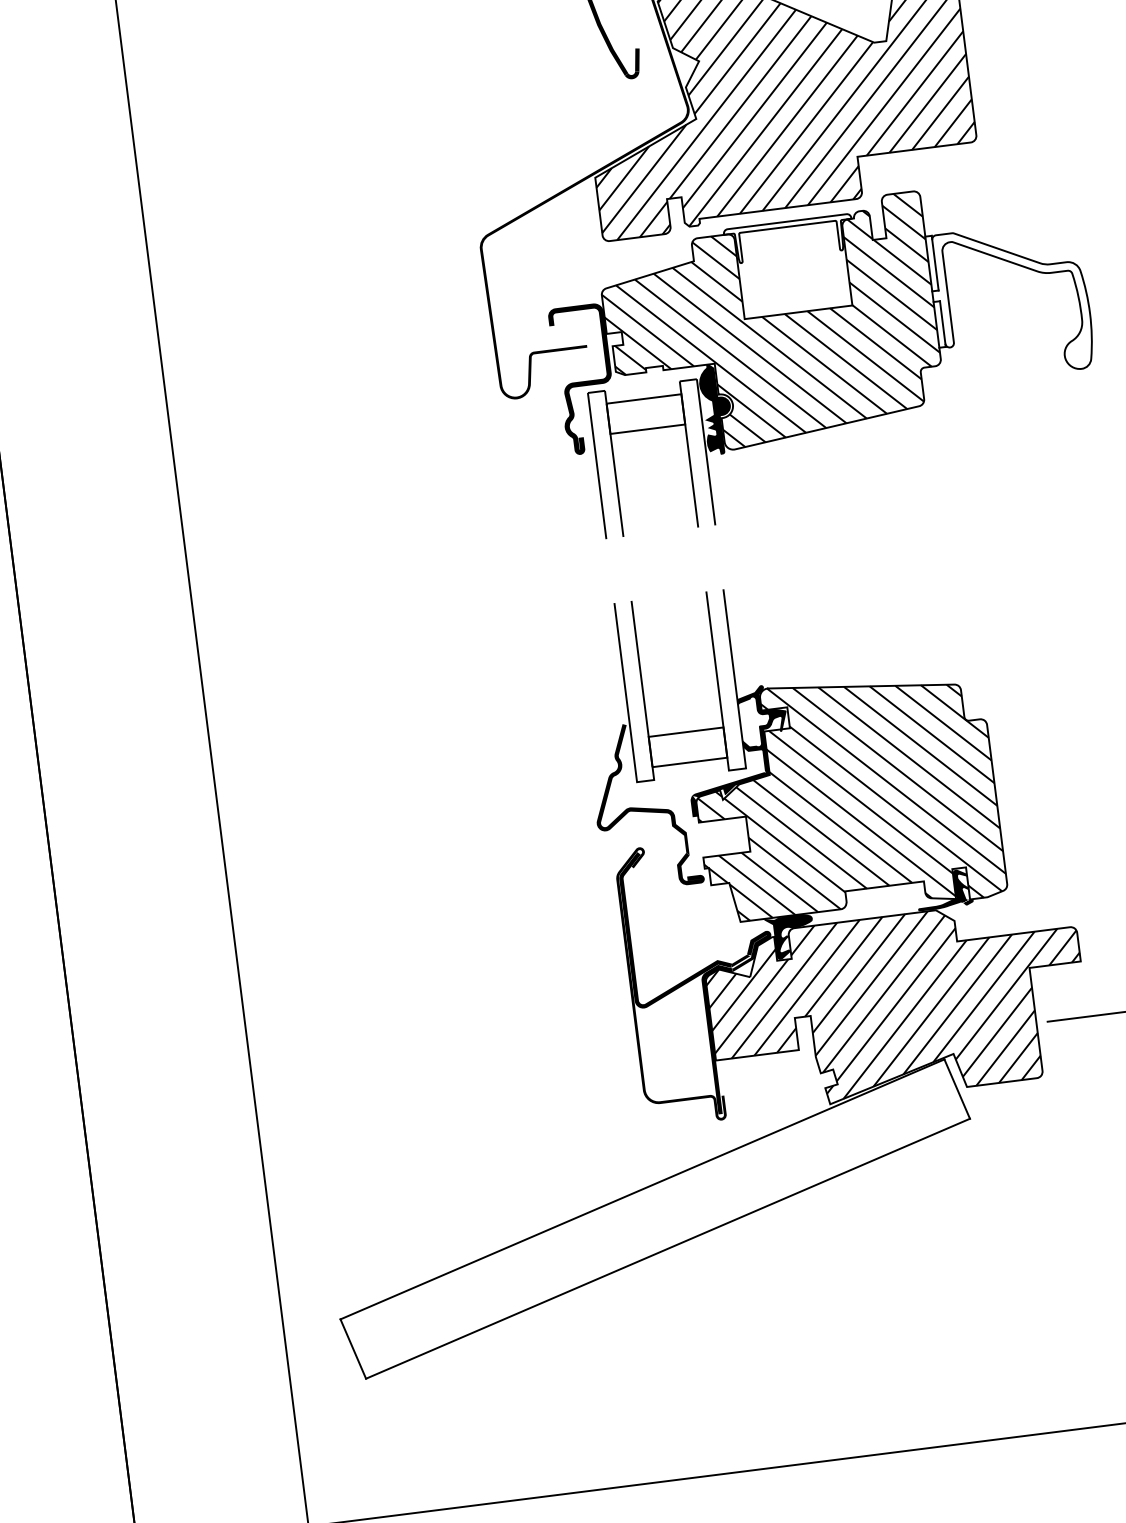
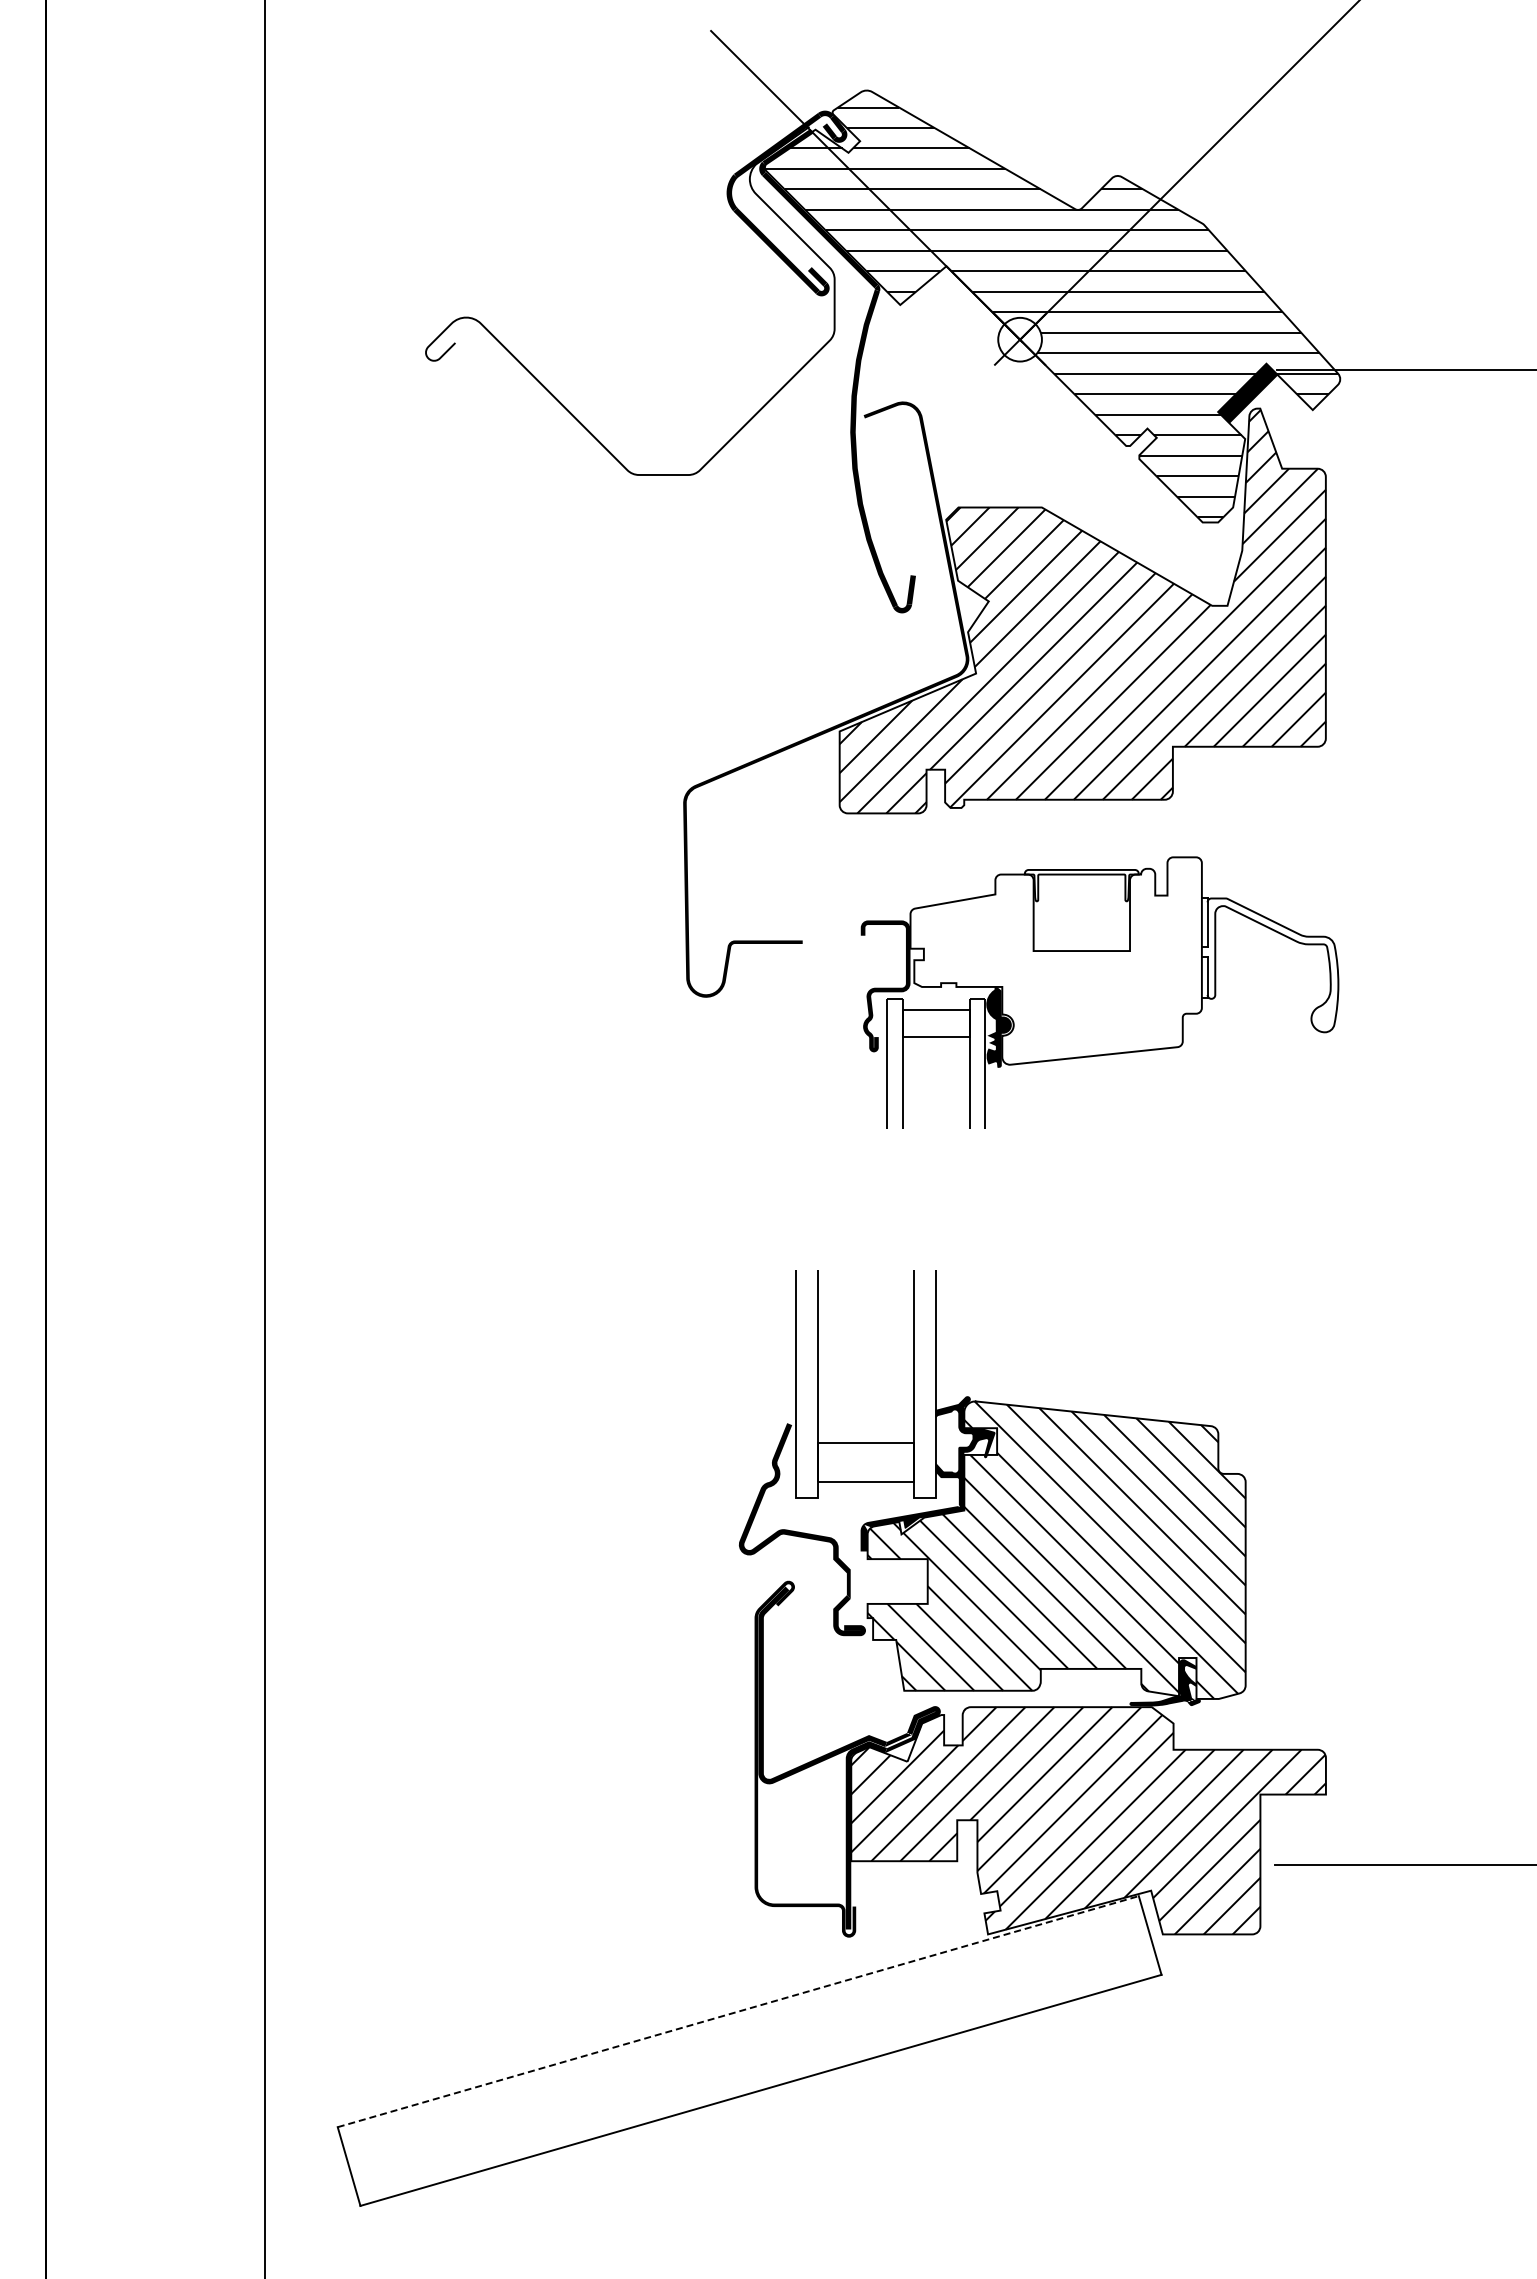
part: (824, 356) -> (1099, 992), size x0.7
fill: (790, 936) -> (964, 1717), removed
line: (642, 1189) -> (738, 2011), solid -> dashed

